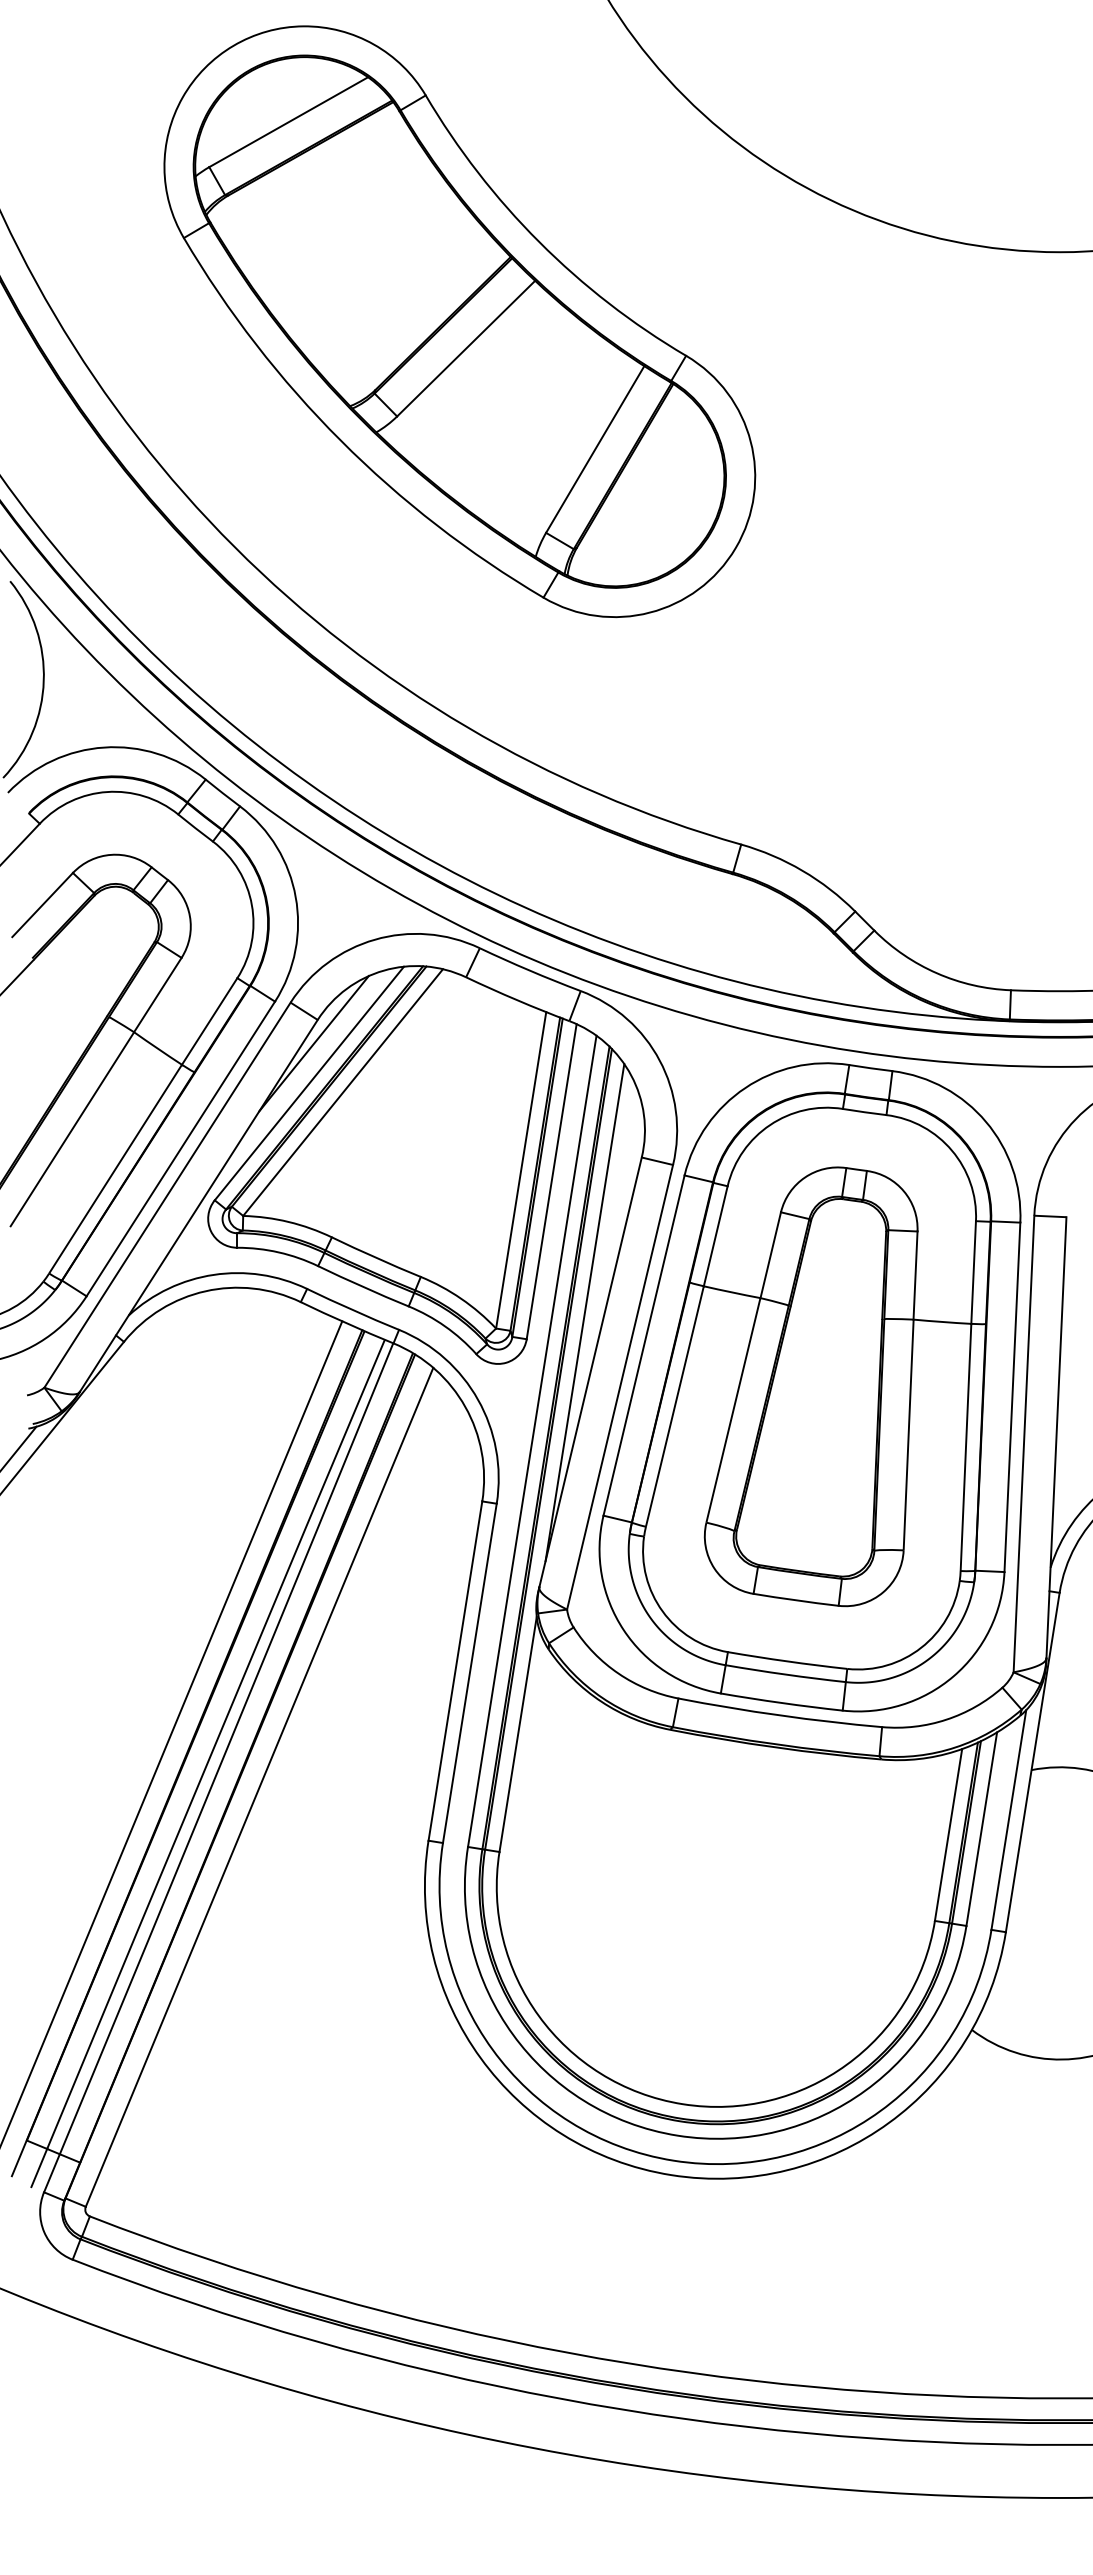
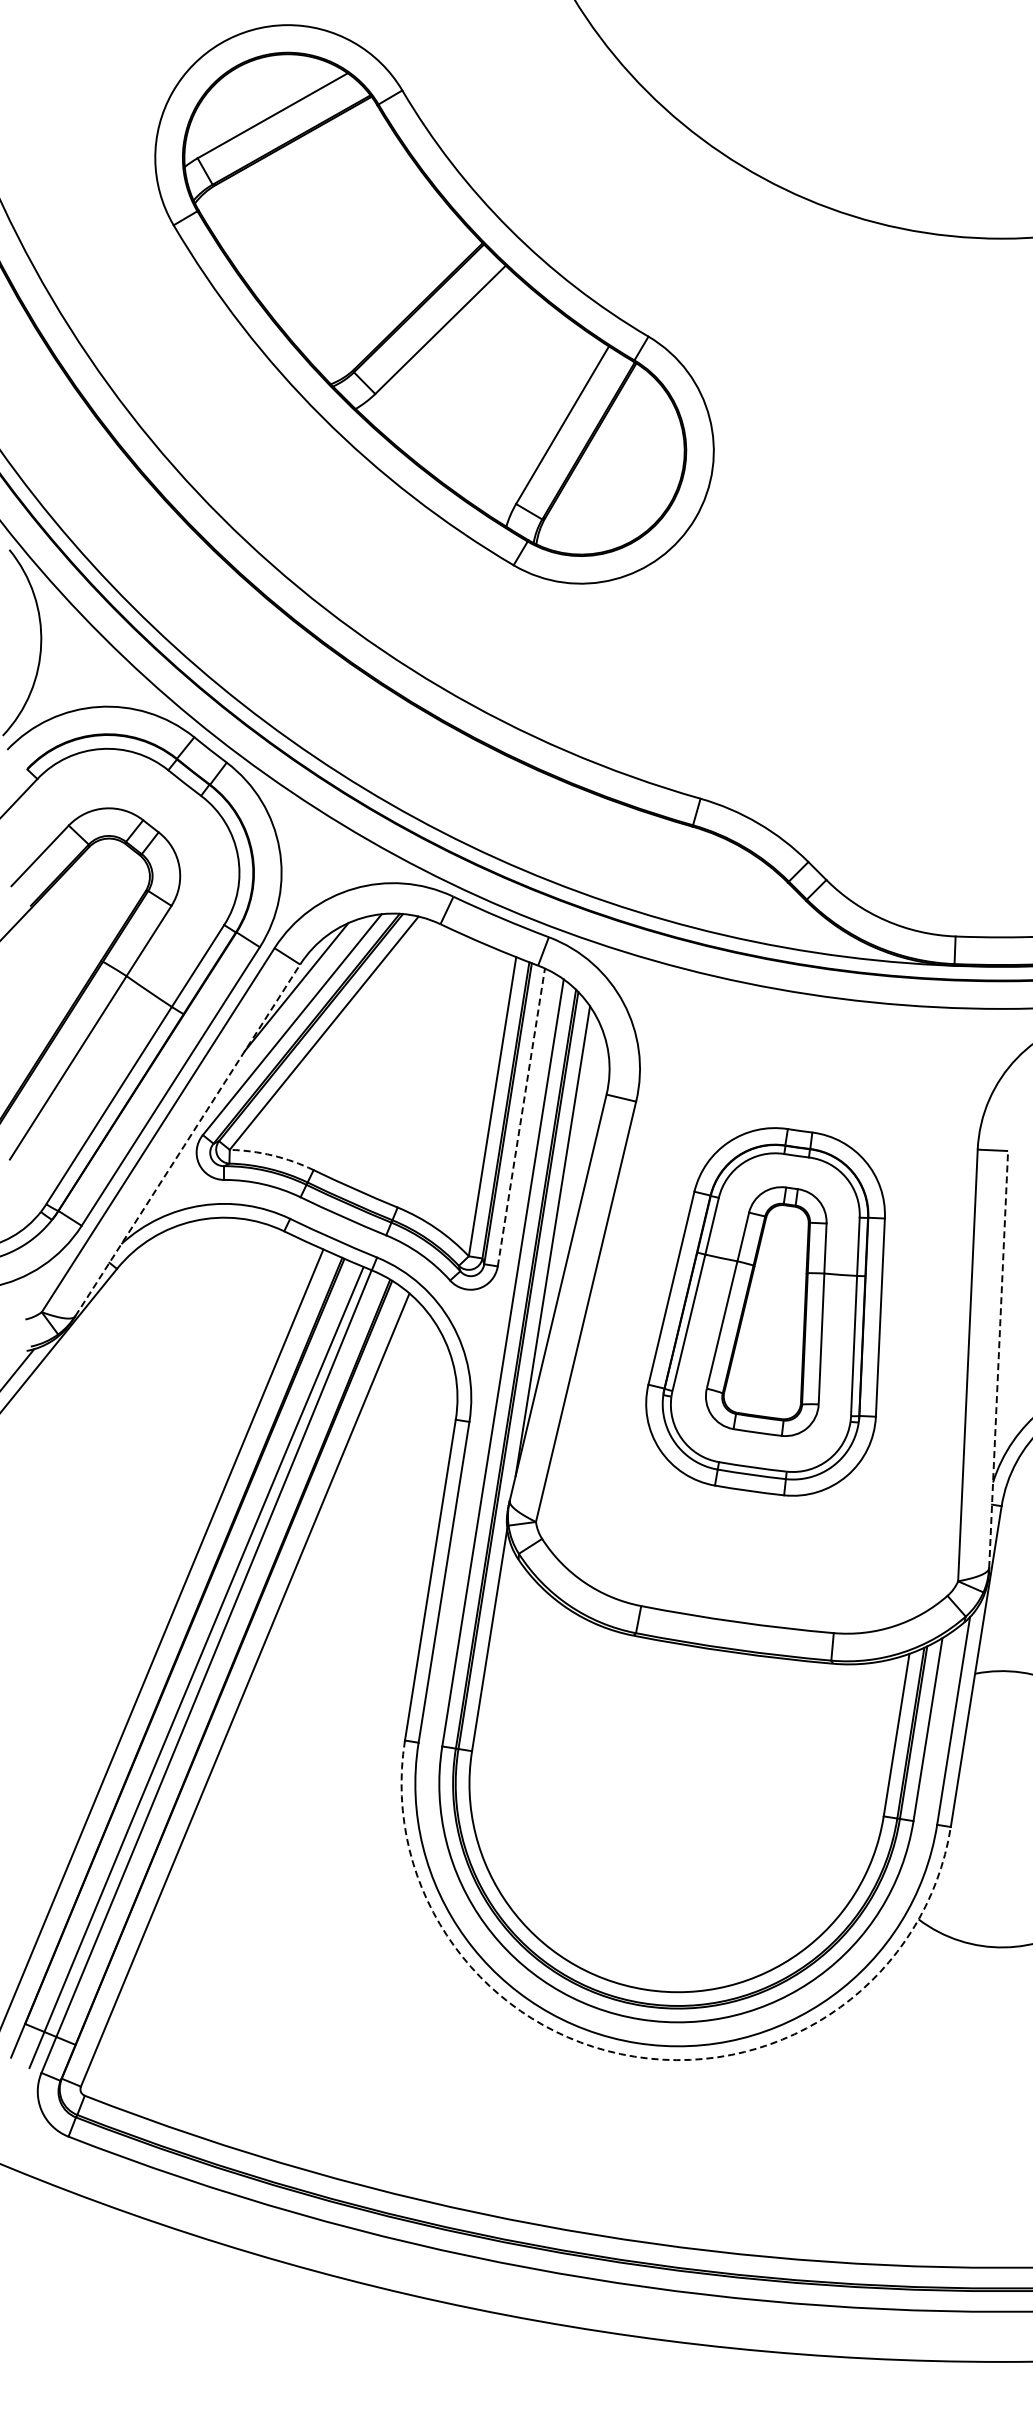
line: (551, 1181) -> (521, 1117), solid -> dashed
line: (198, 1206) -> (187, 1140), solid -> dashed
arc: (288, 1221) -> (272, 1155), solid -> dashed
part: (809, 1386) -> (765, 1311), size x0.6
line: (1056, 1437) -> (998, 1359), solid -> dashed
arc: (671, 2174) -> (634, 2056), solid -> dashed

